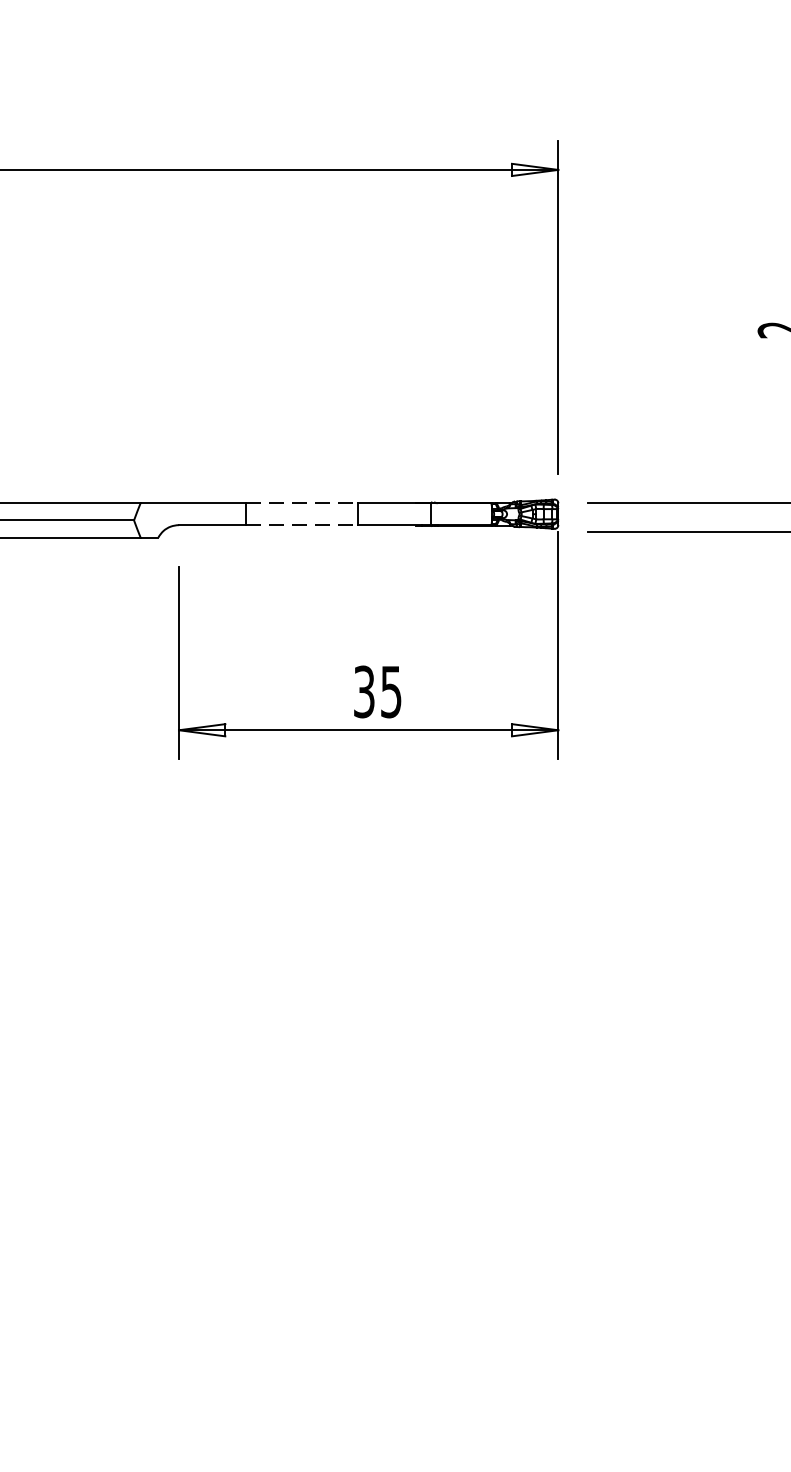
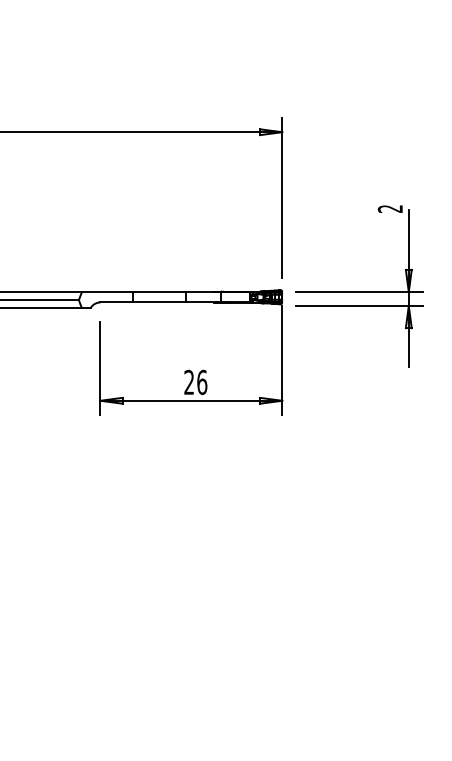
line: (302, 504) -> (159, 292), dashed -> solid
line: (302, 525) -> (159, 302), dashed -> solid
text: (377, 692) -> (195, 382), 35 -> 26

